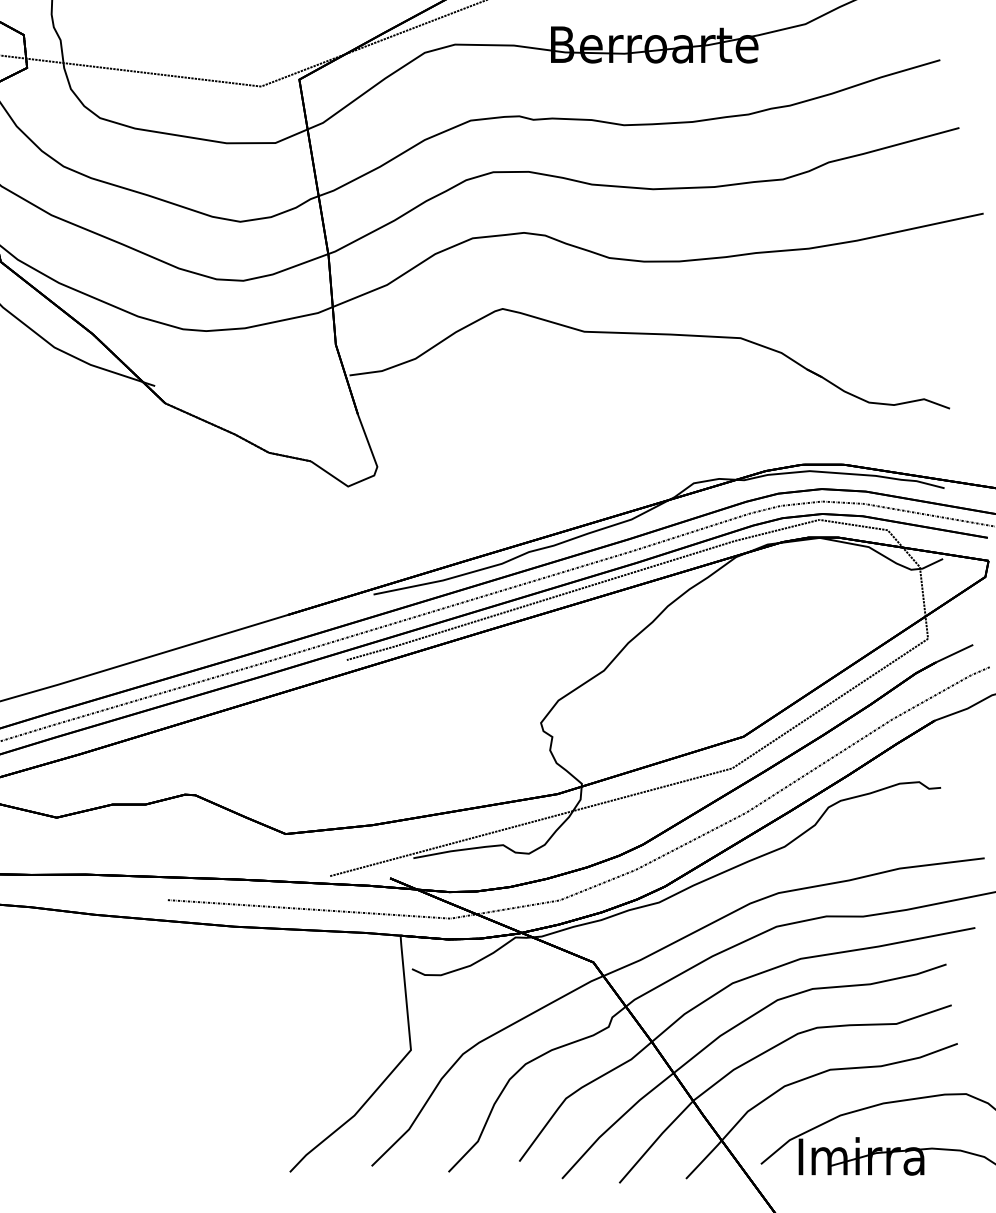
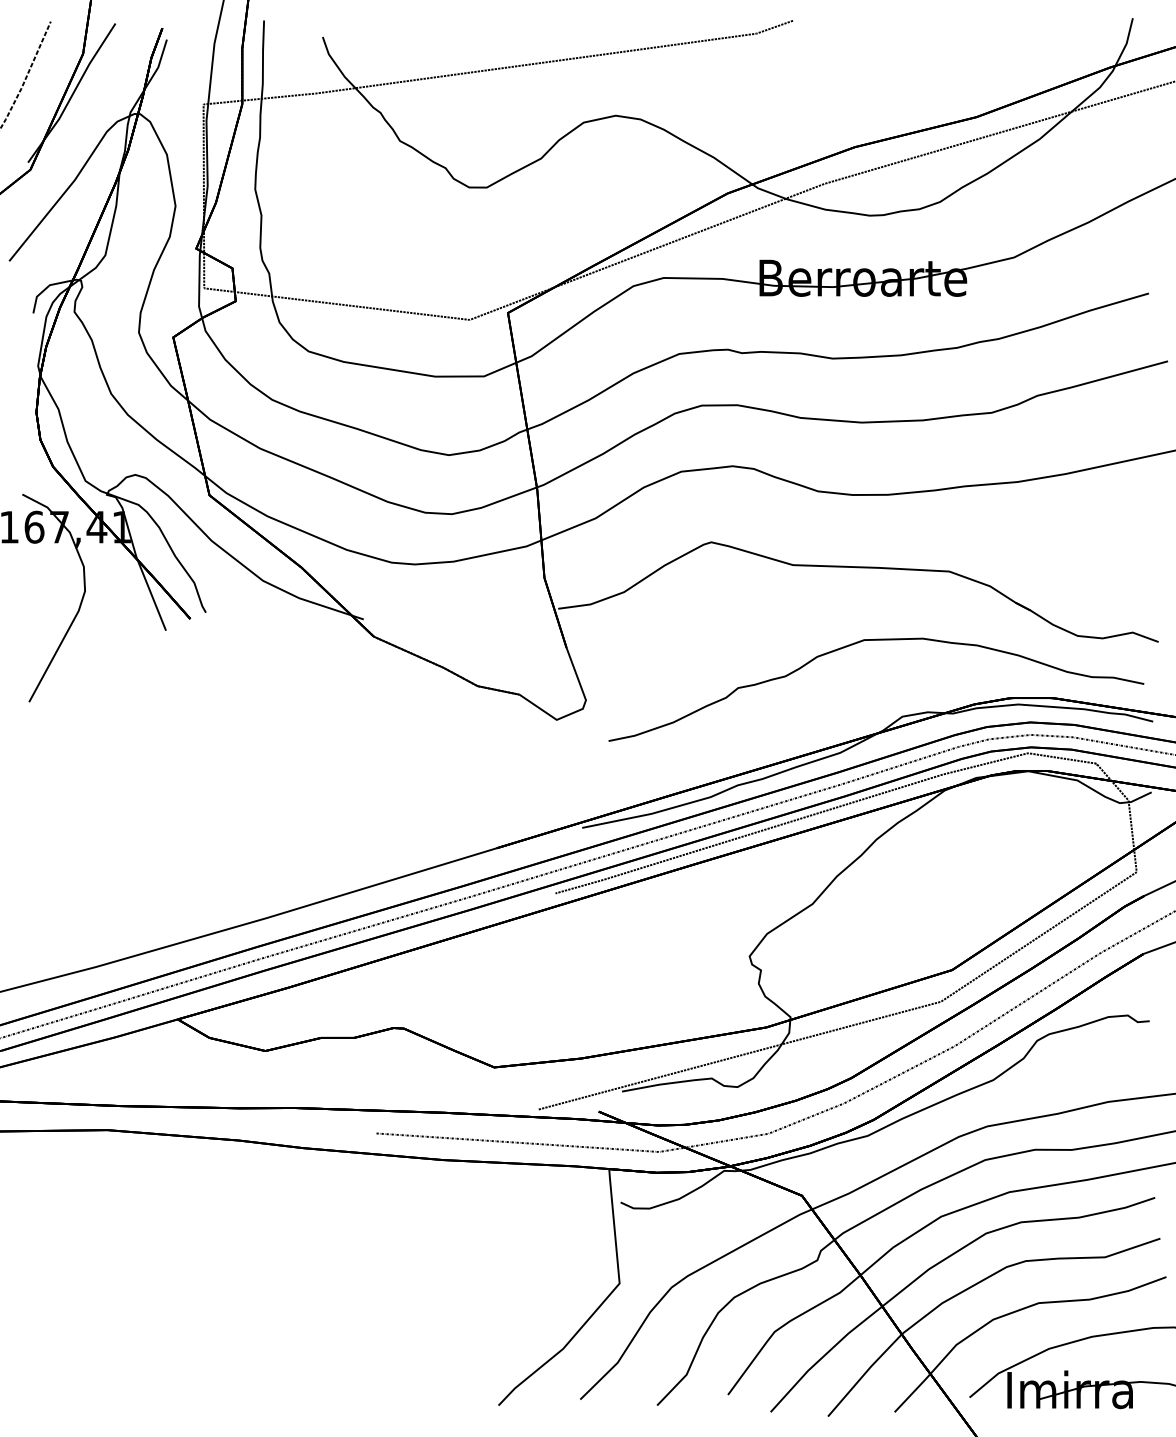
curve: (667, 407) -> (876, 640), added

